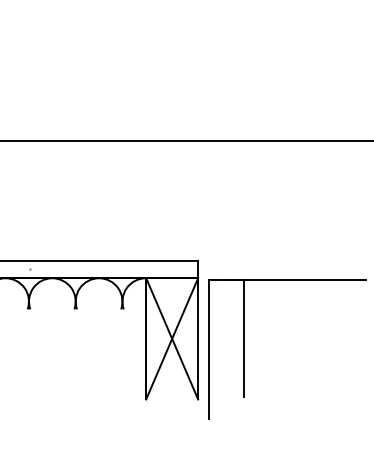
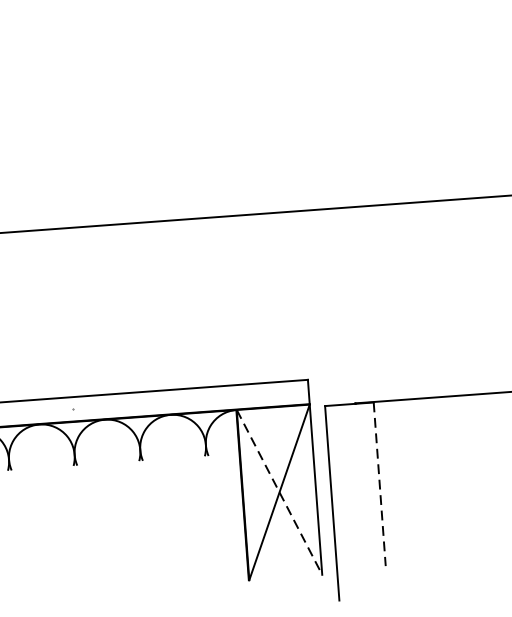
line: (172, 338) -> (279, 491), solid -> dashed
line: (243, 338) -> (379, 484), solid -> dashed

